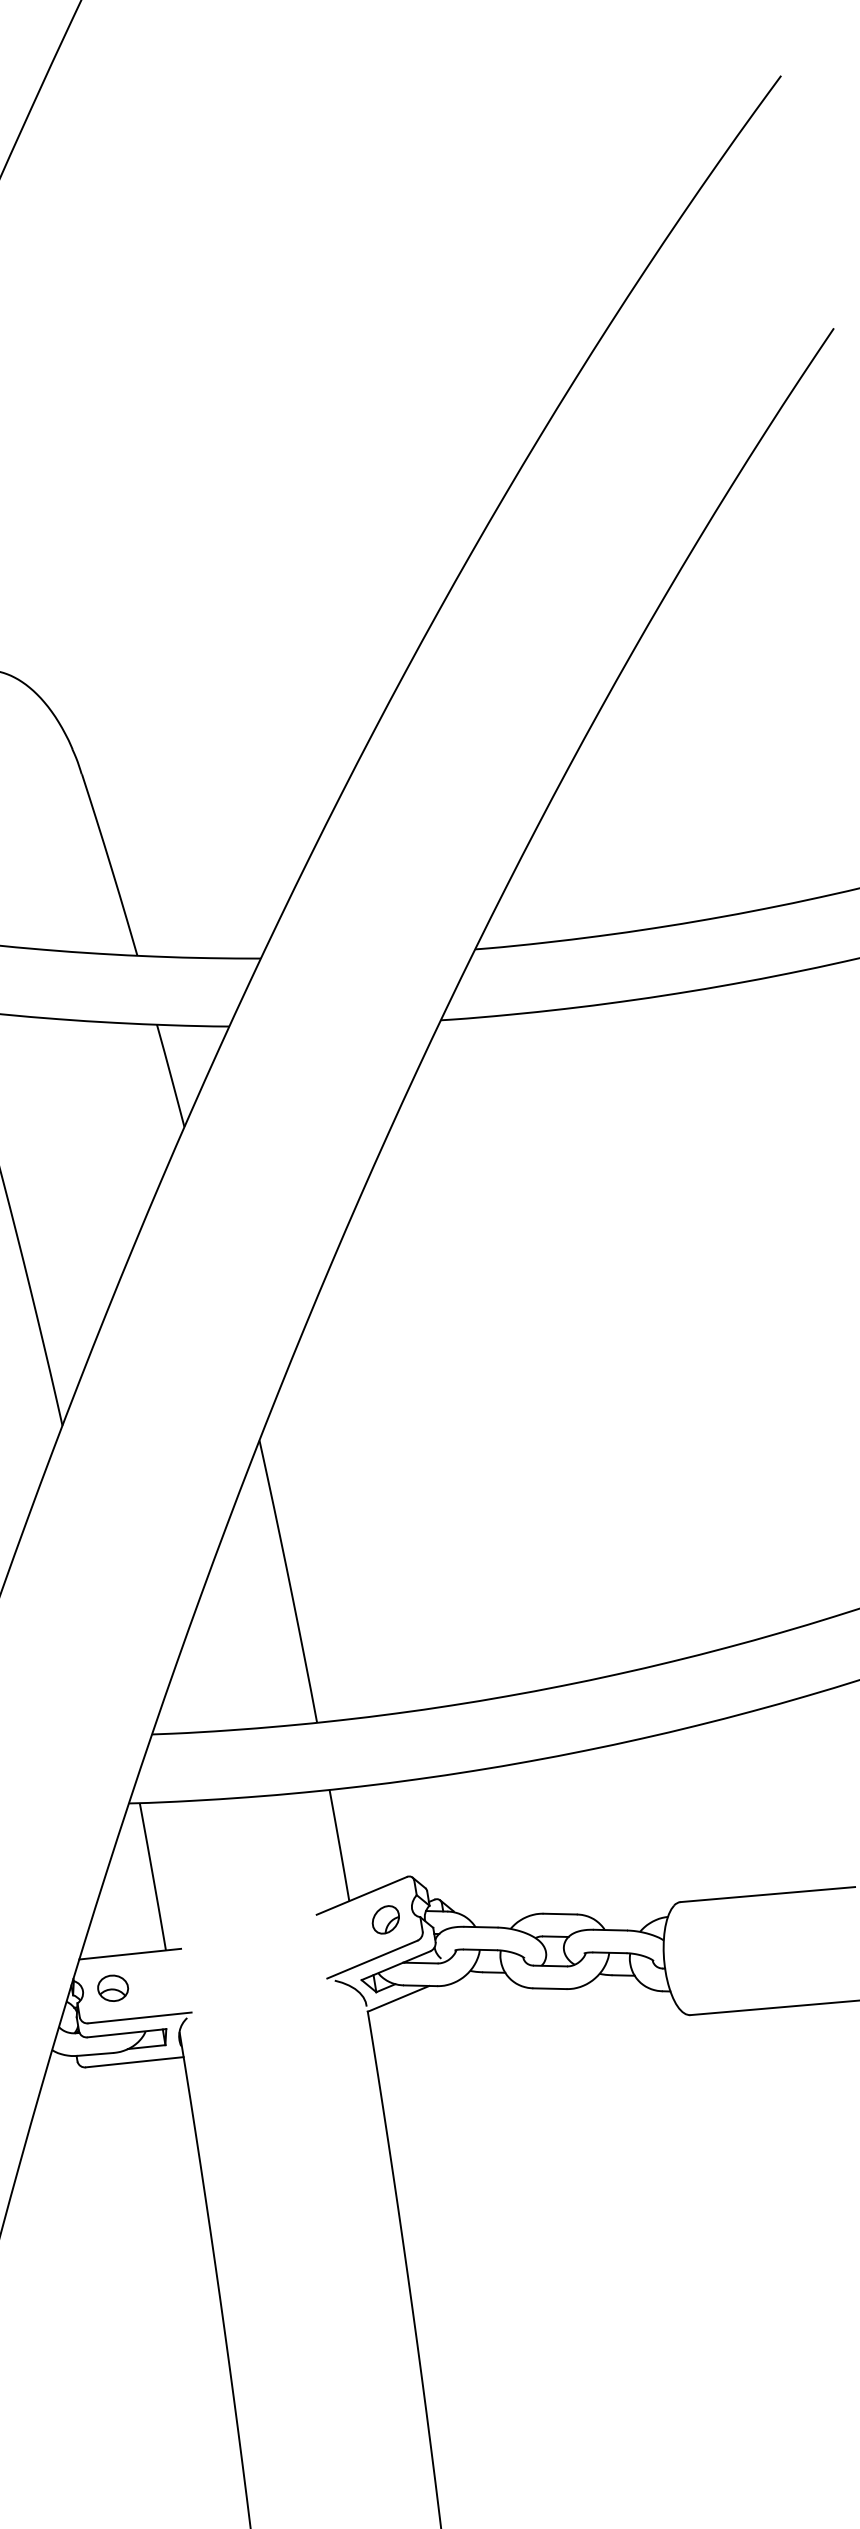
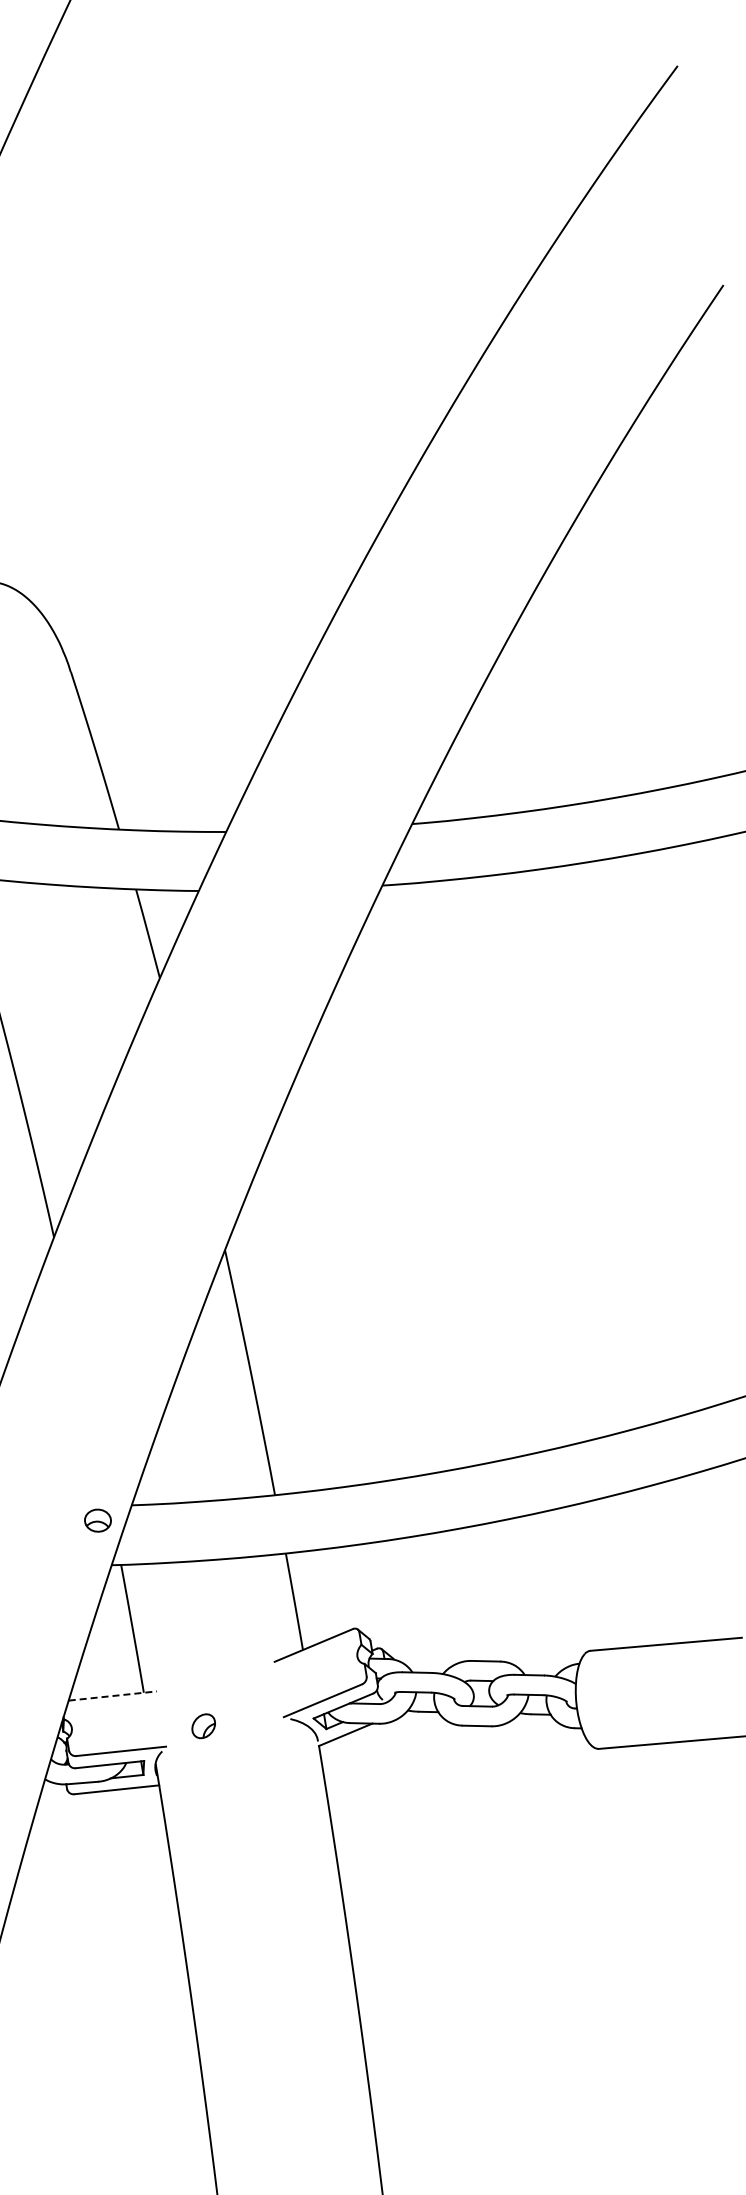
part: (385, 1920) -> (203, 1726), moved
line: (130, 1953) -> (113, 1695), solid -> dashed
part: (112, 1988) -> (97, 1520), moved

